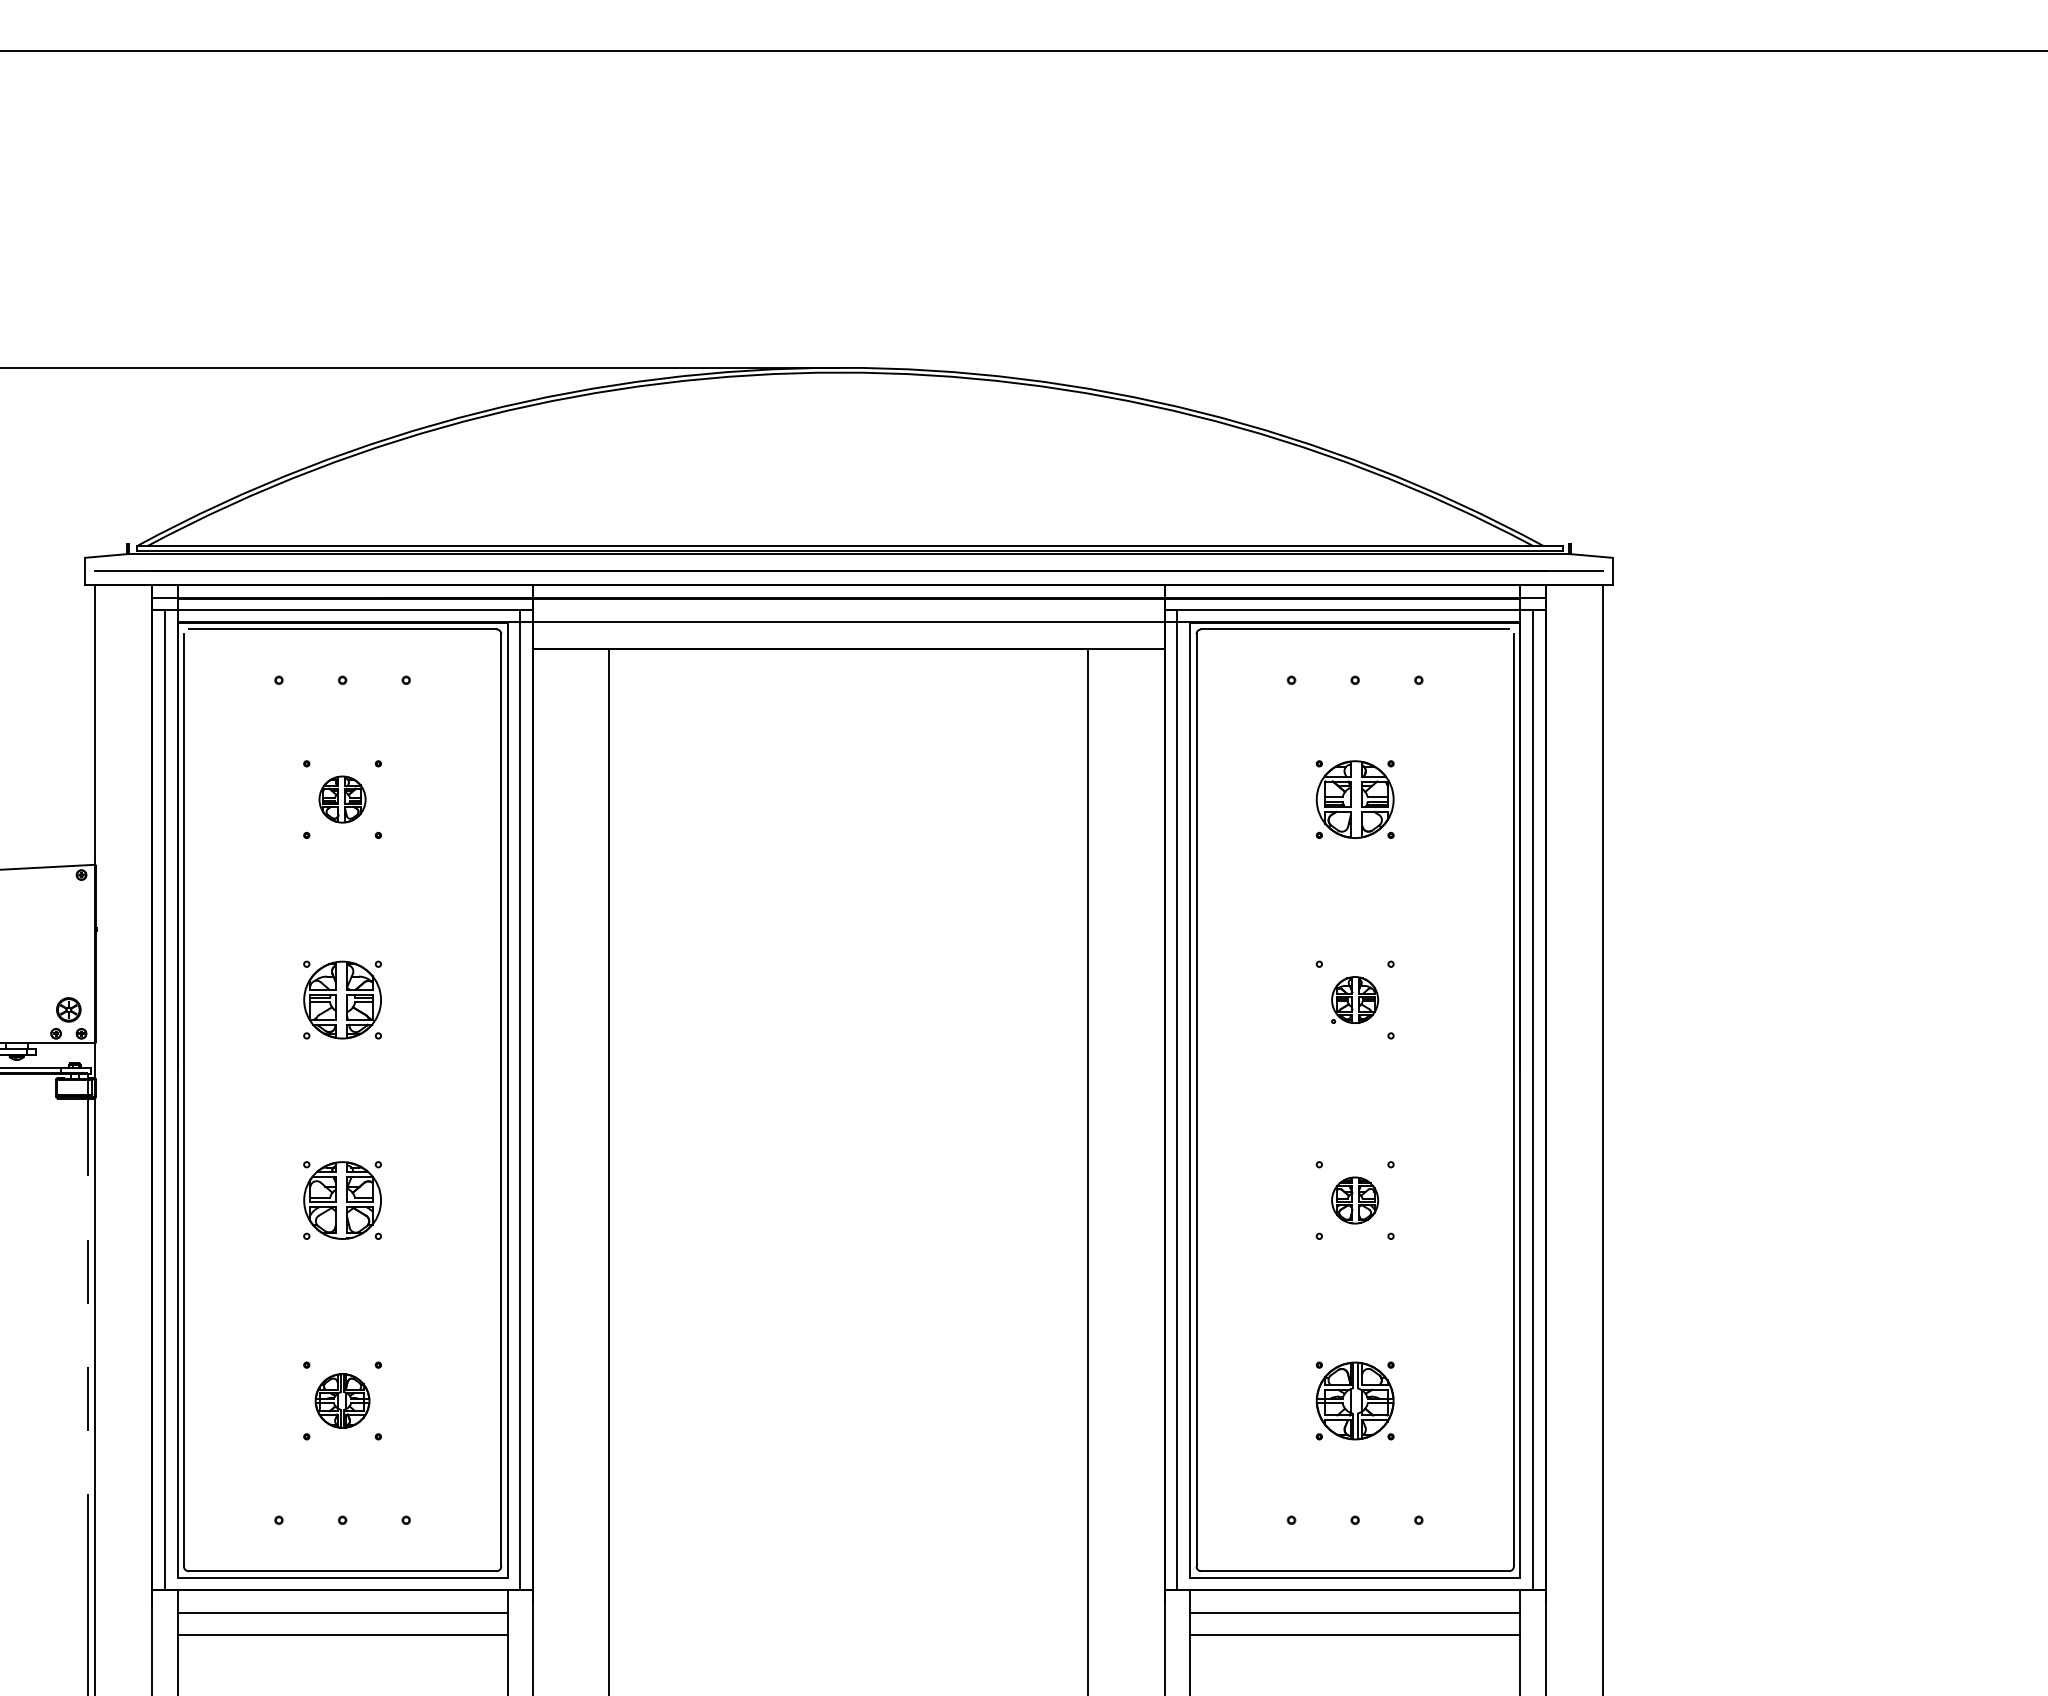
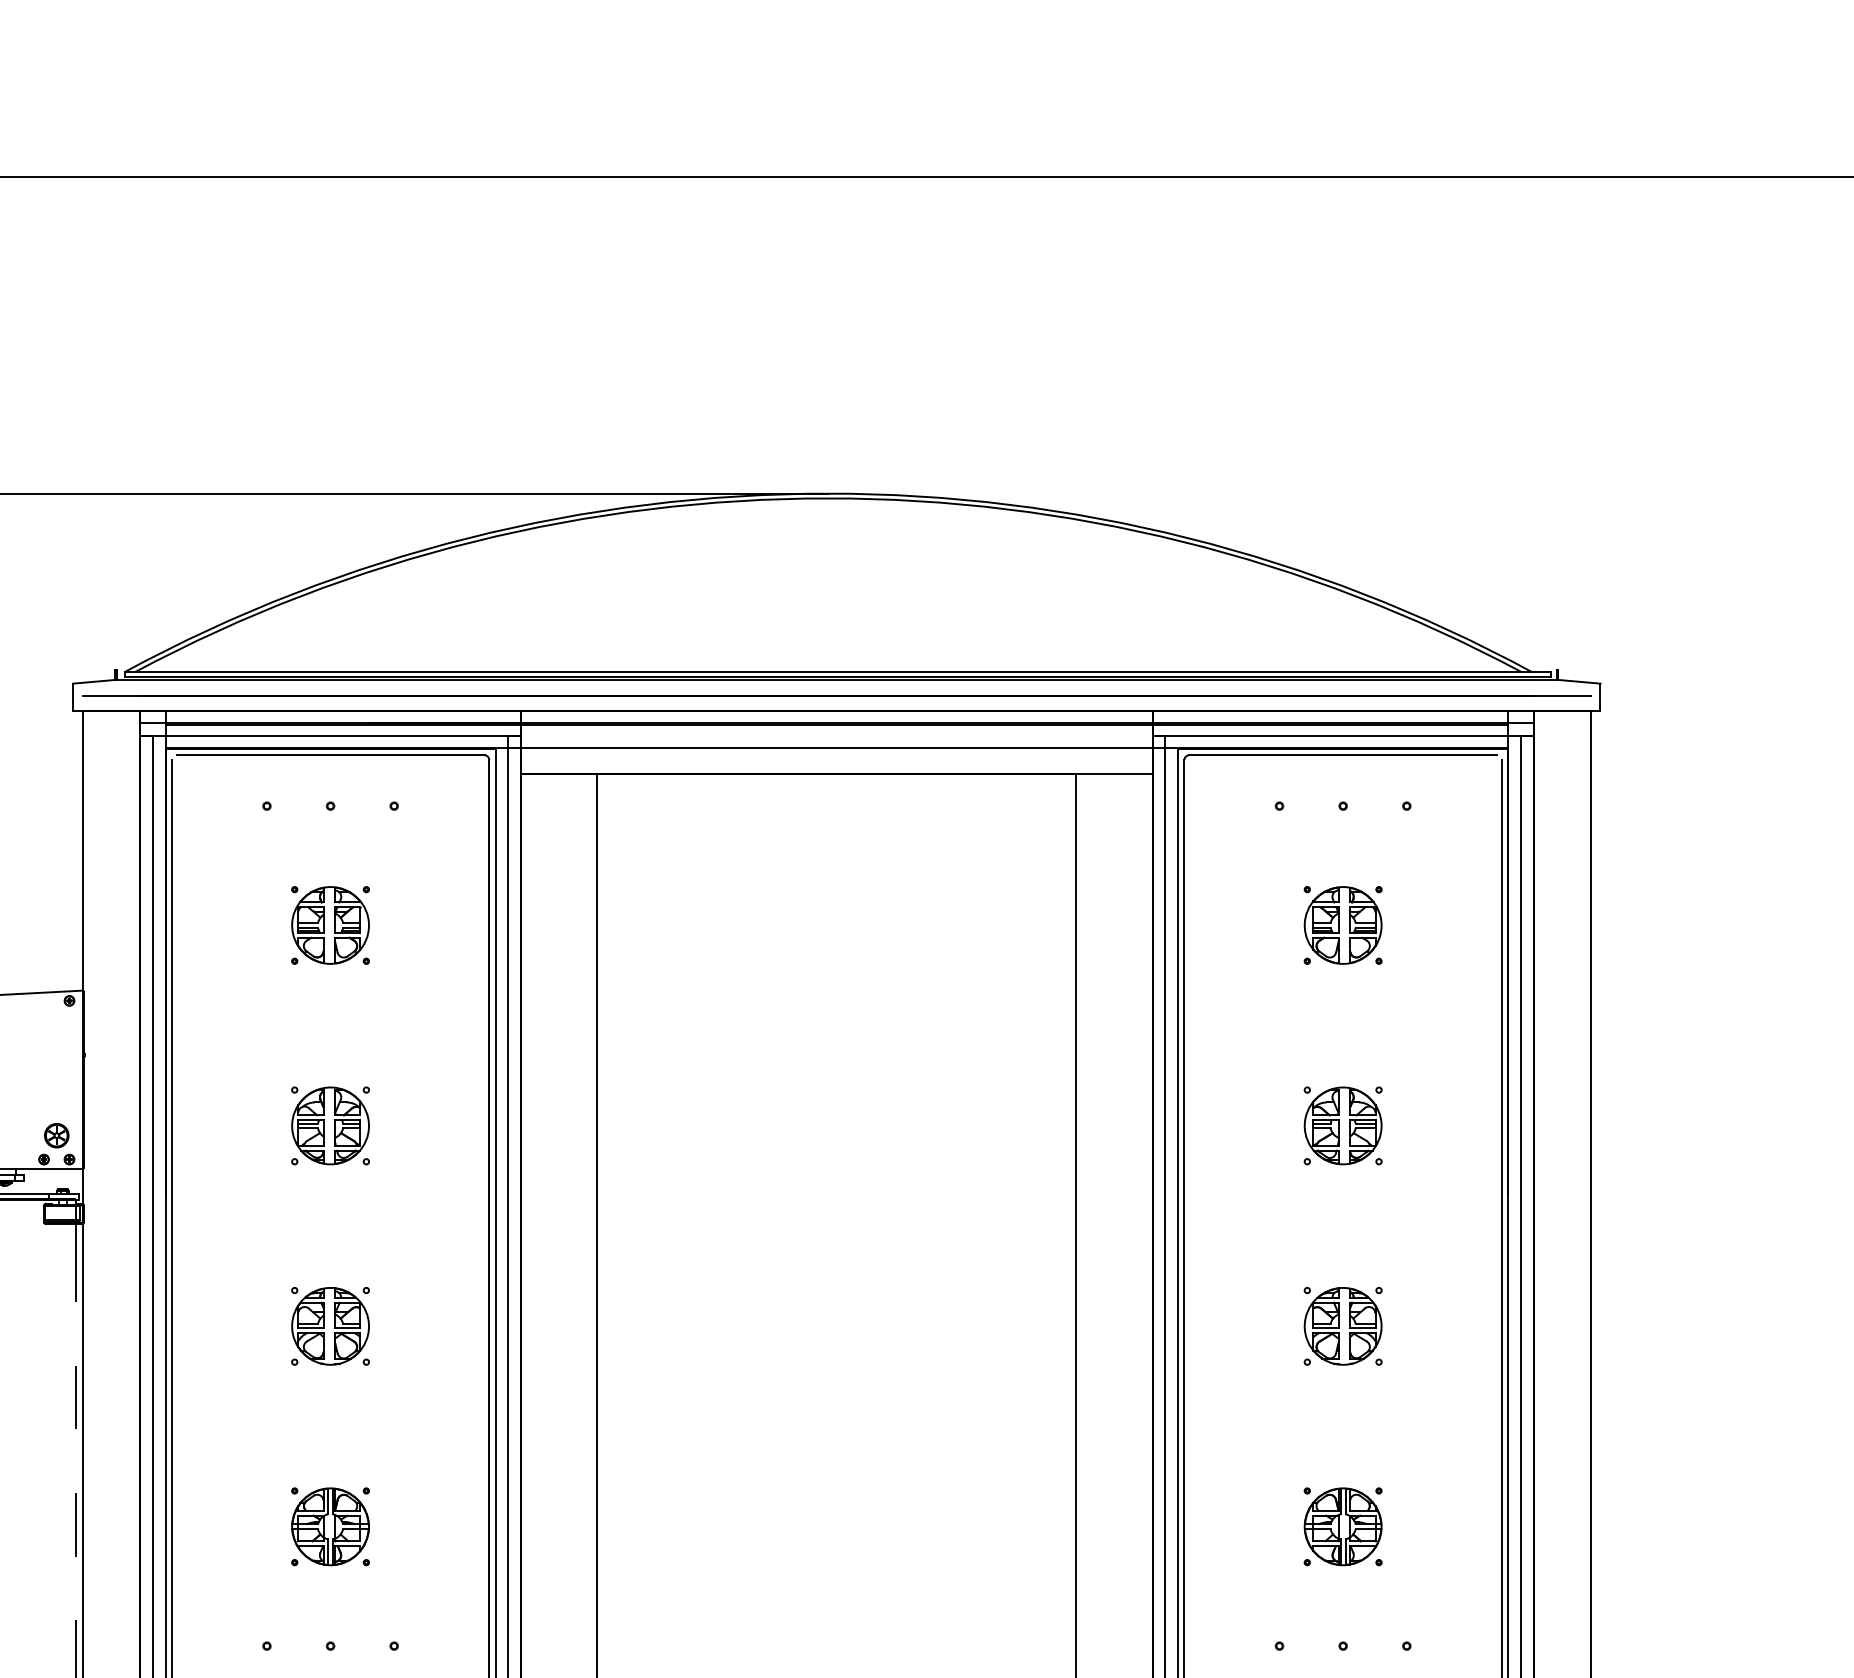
part: (342, 799) -> (330, 925), size x1.67
part: (1354, 999) -> (1342, 1125), size x1.67
part: (1354, 1200) -> (1342, 1326), size x1.67
part: (342, 1400) -> (330, 1526), size x1.43

